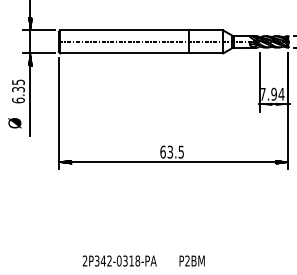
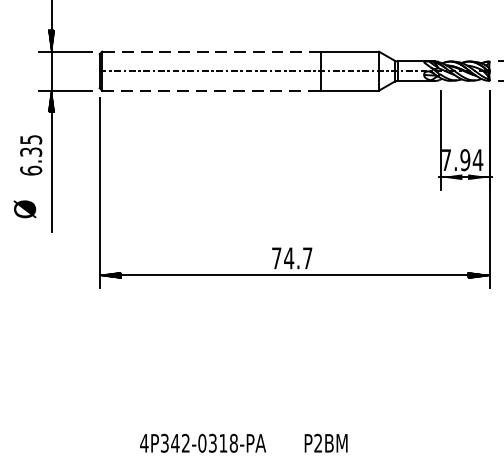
line: (124, 30) -> (211, 51), solid -> dashed
line: (125, 53) -> (212, 90), solid -> dashed
text: (171, 151) -> (291, 257), 63.5 -> 74.7
text: (84, 260) -> (143, 442), 2P342-0318-PA -> 4P342-0318-PA

